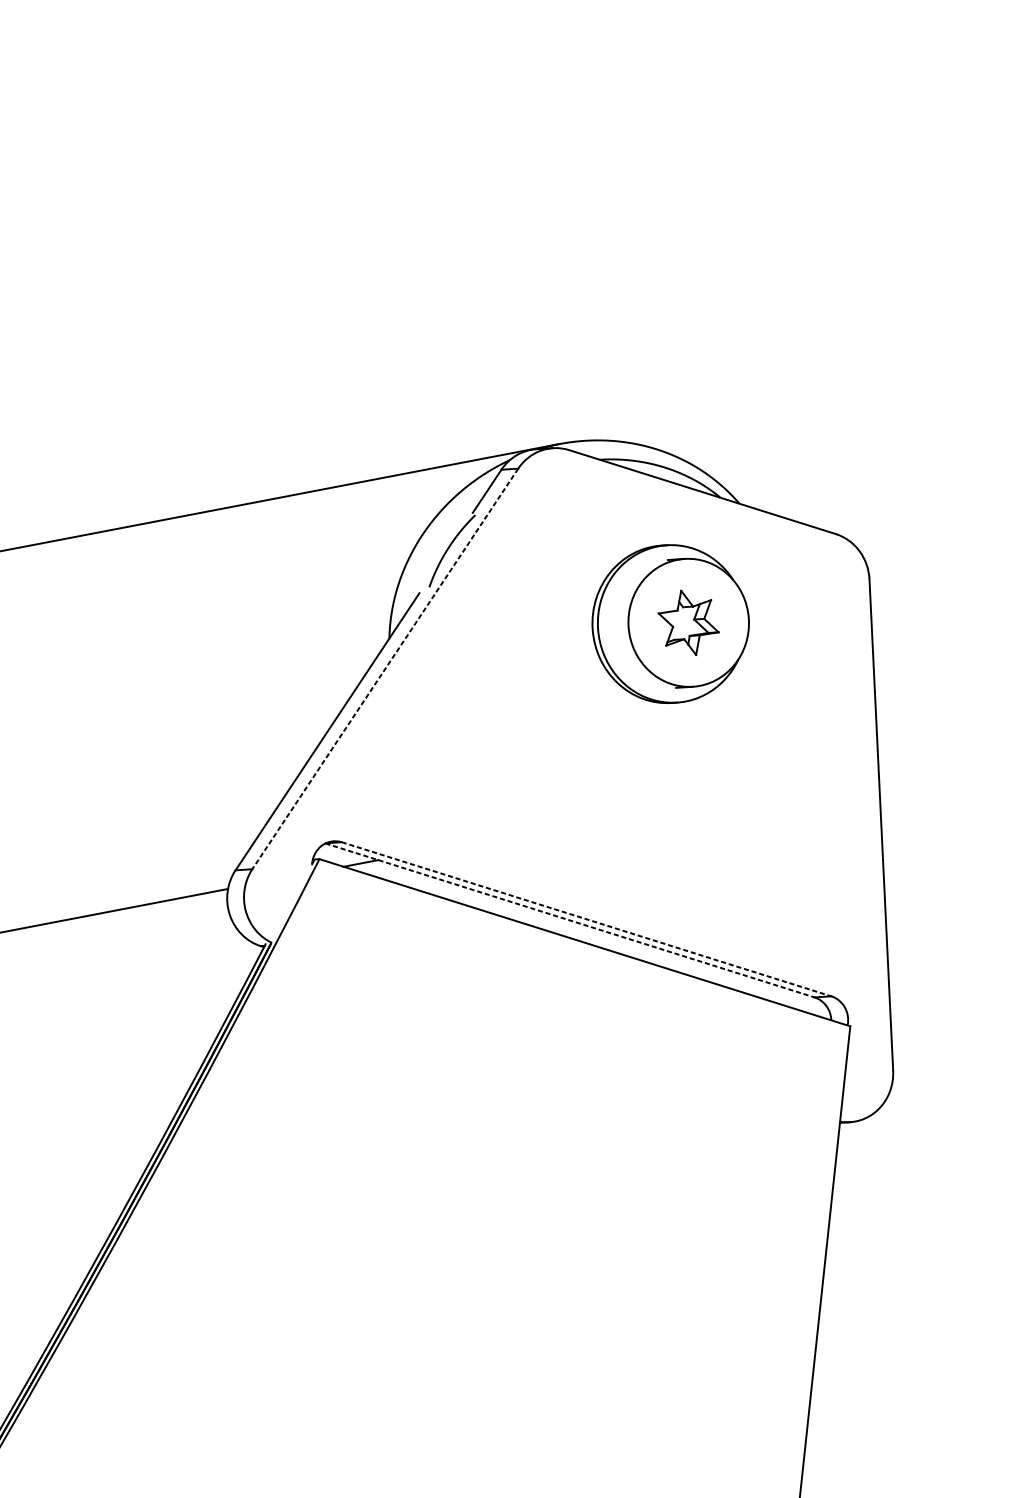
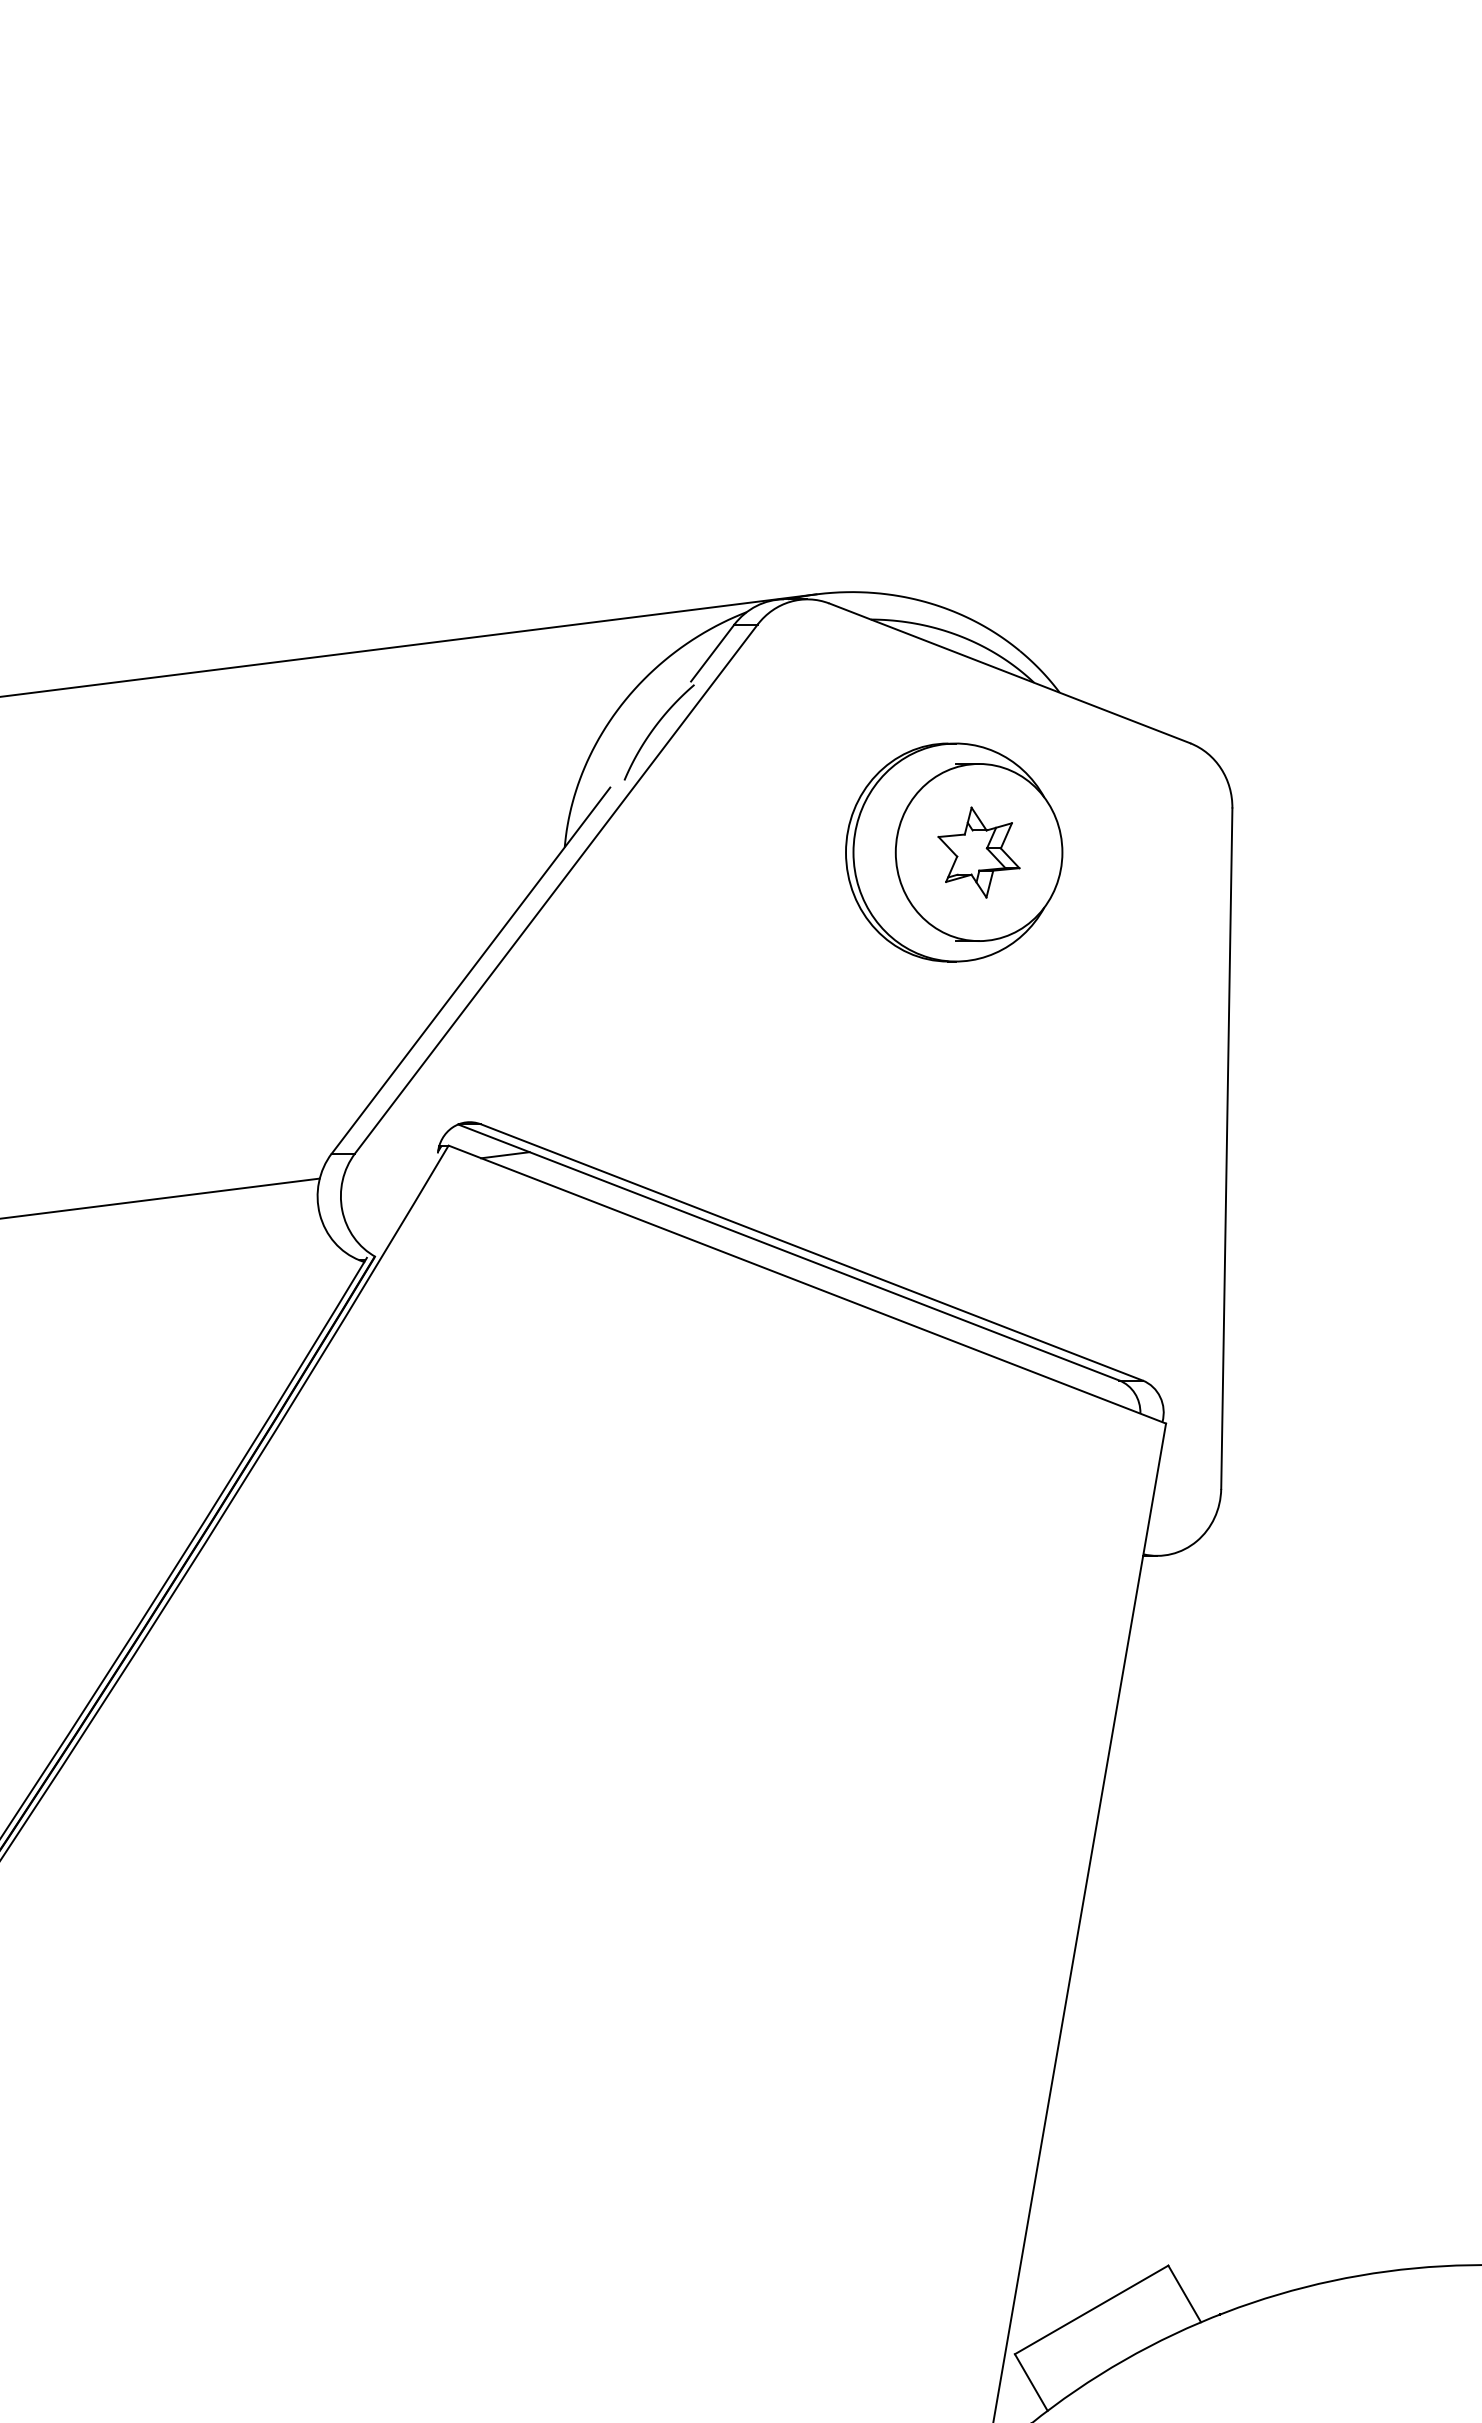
line: (385, 669) -> (556, 889), dashed -> solid
line: (586, 919) -> (811, 1252), dashed -> solid
line: (570, 920) -> (789, 1252), dashed -> solid

